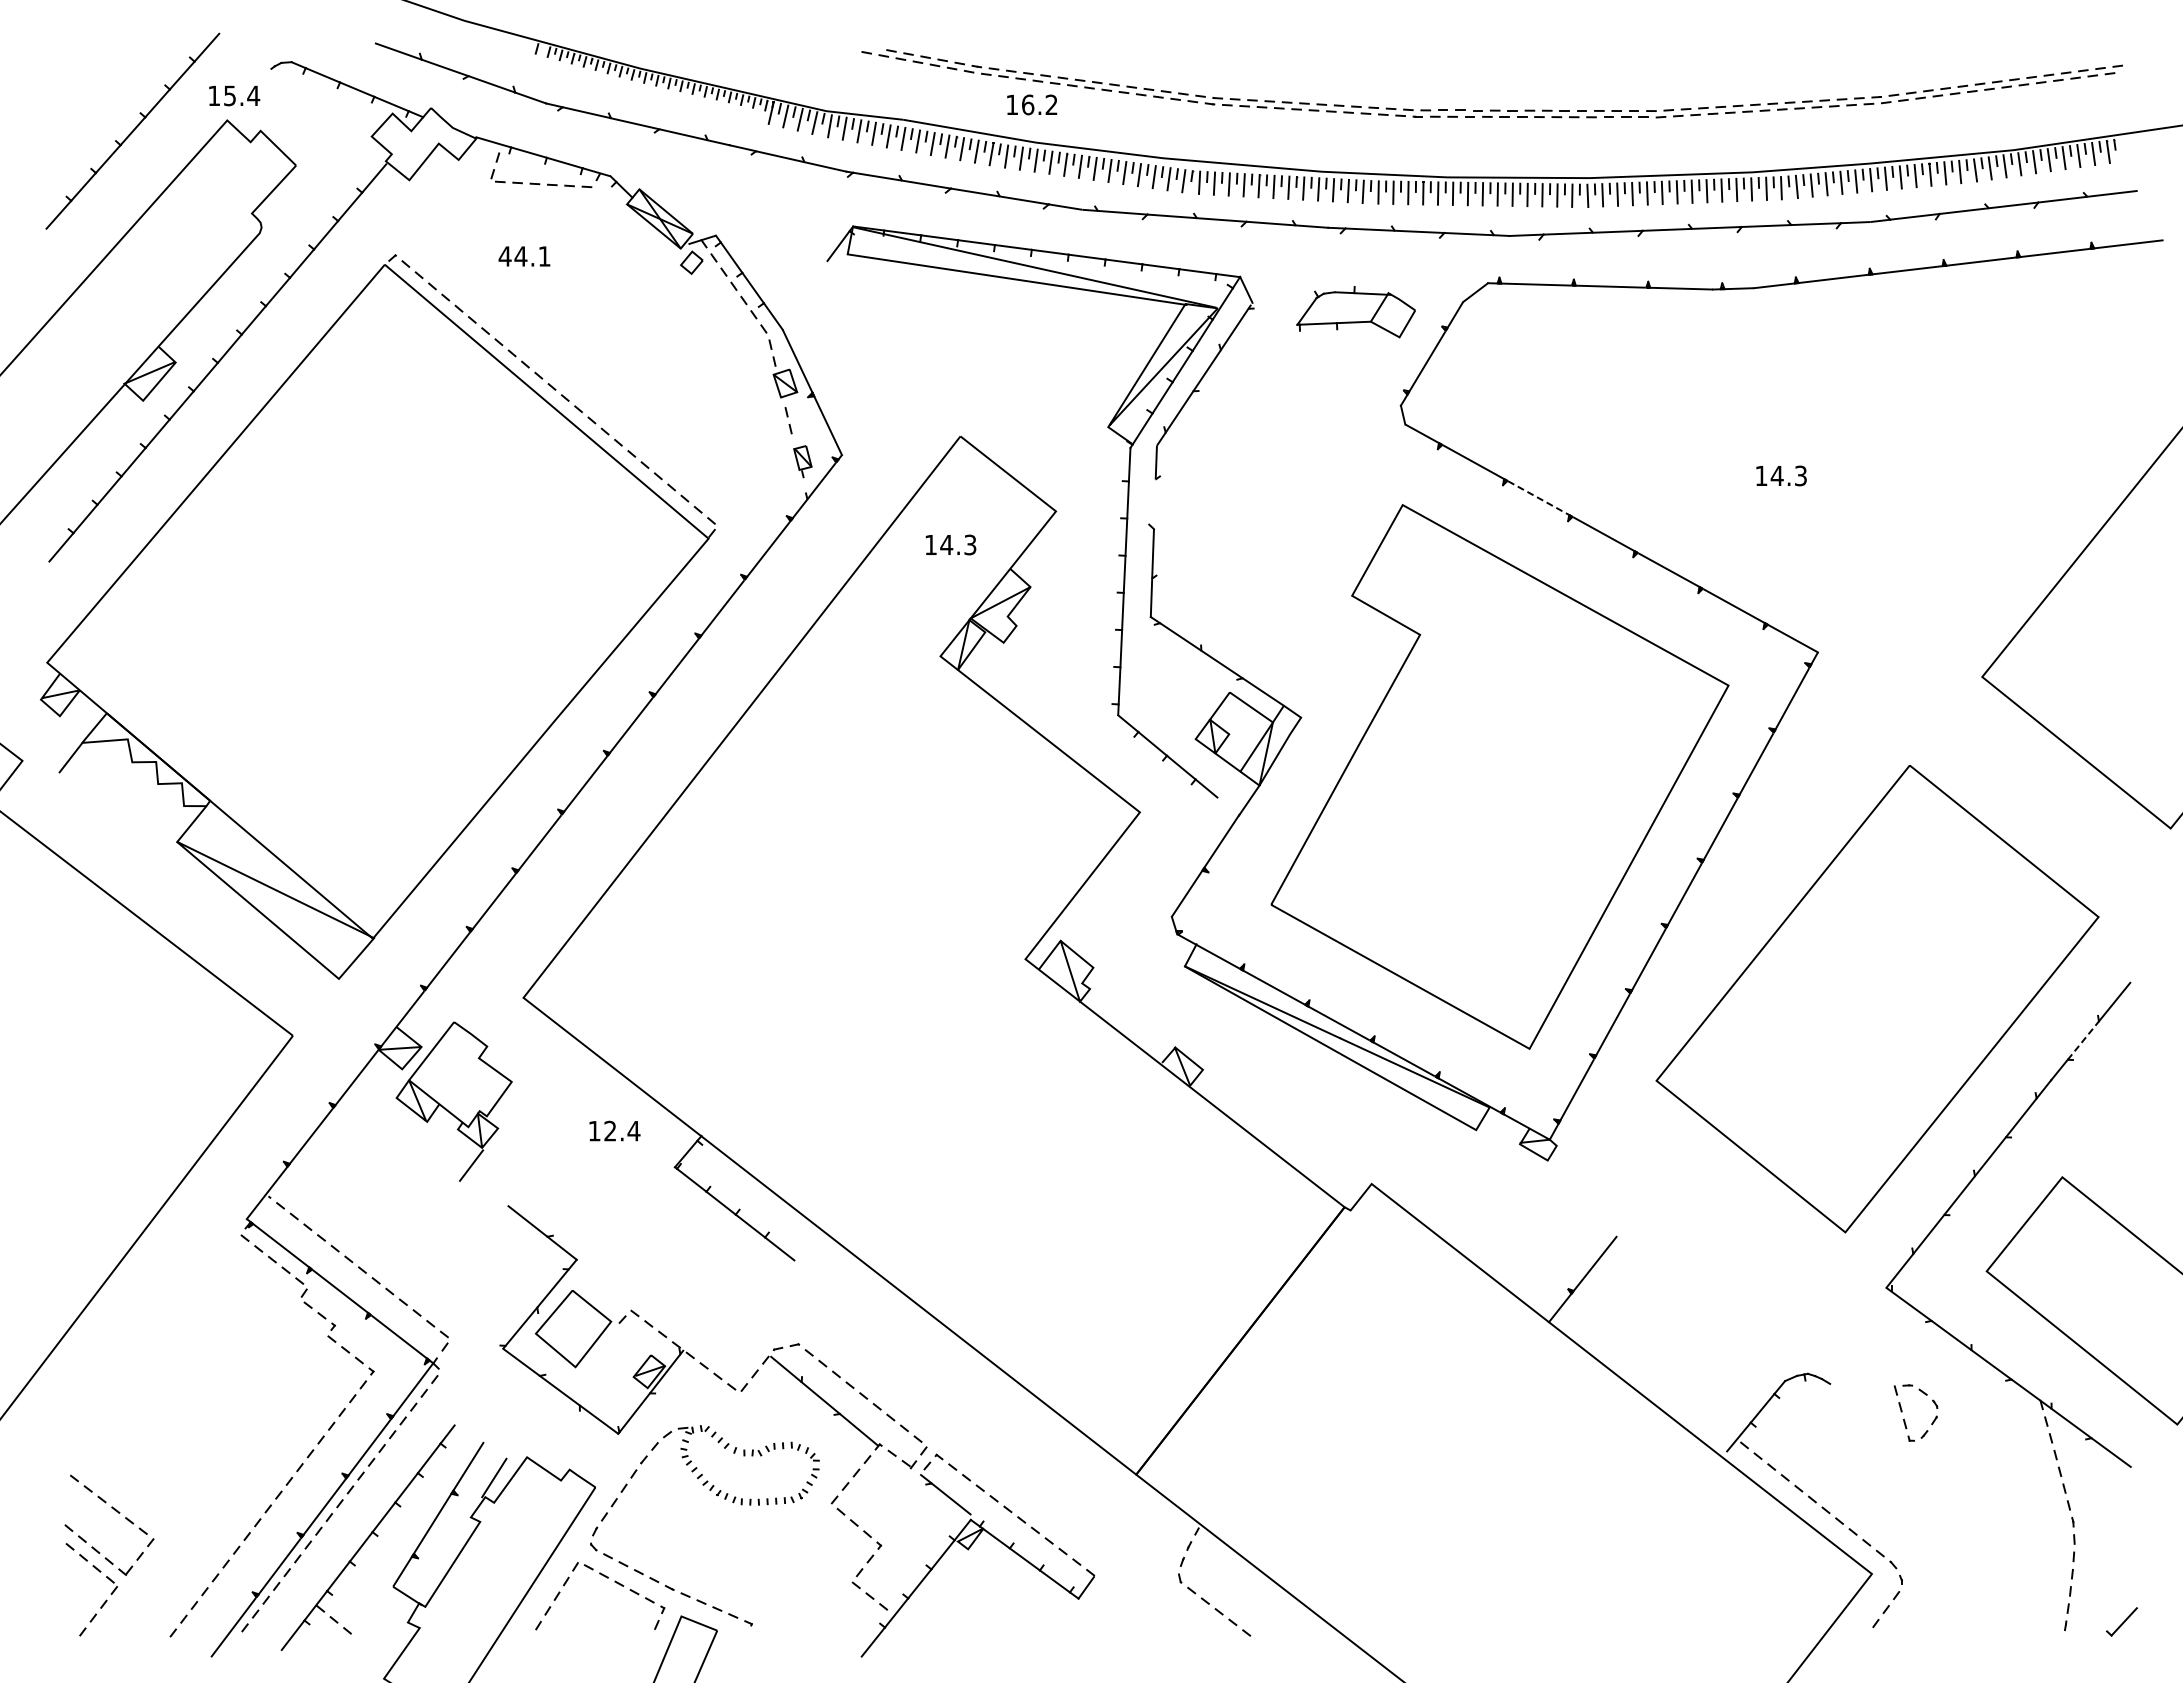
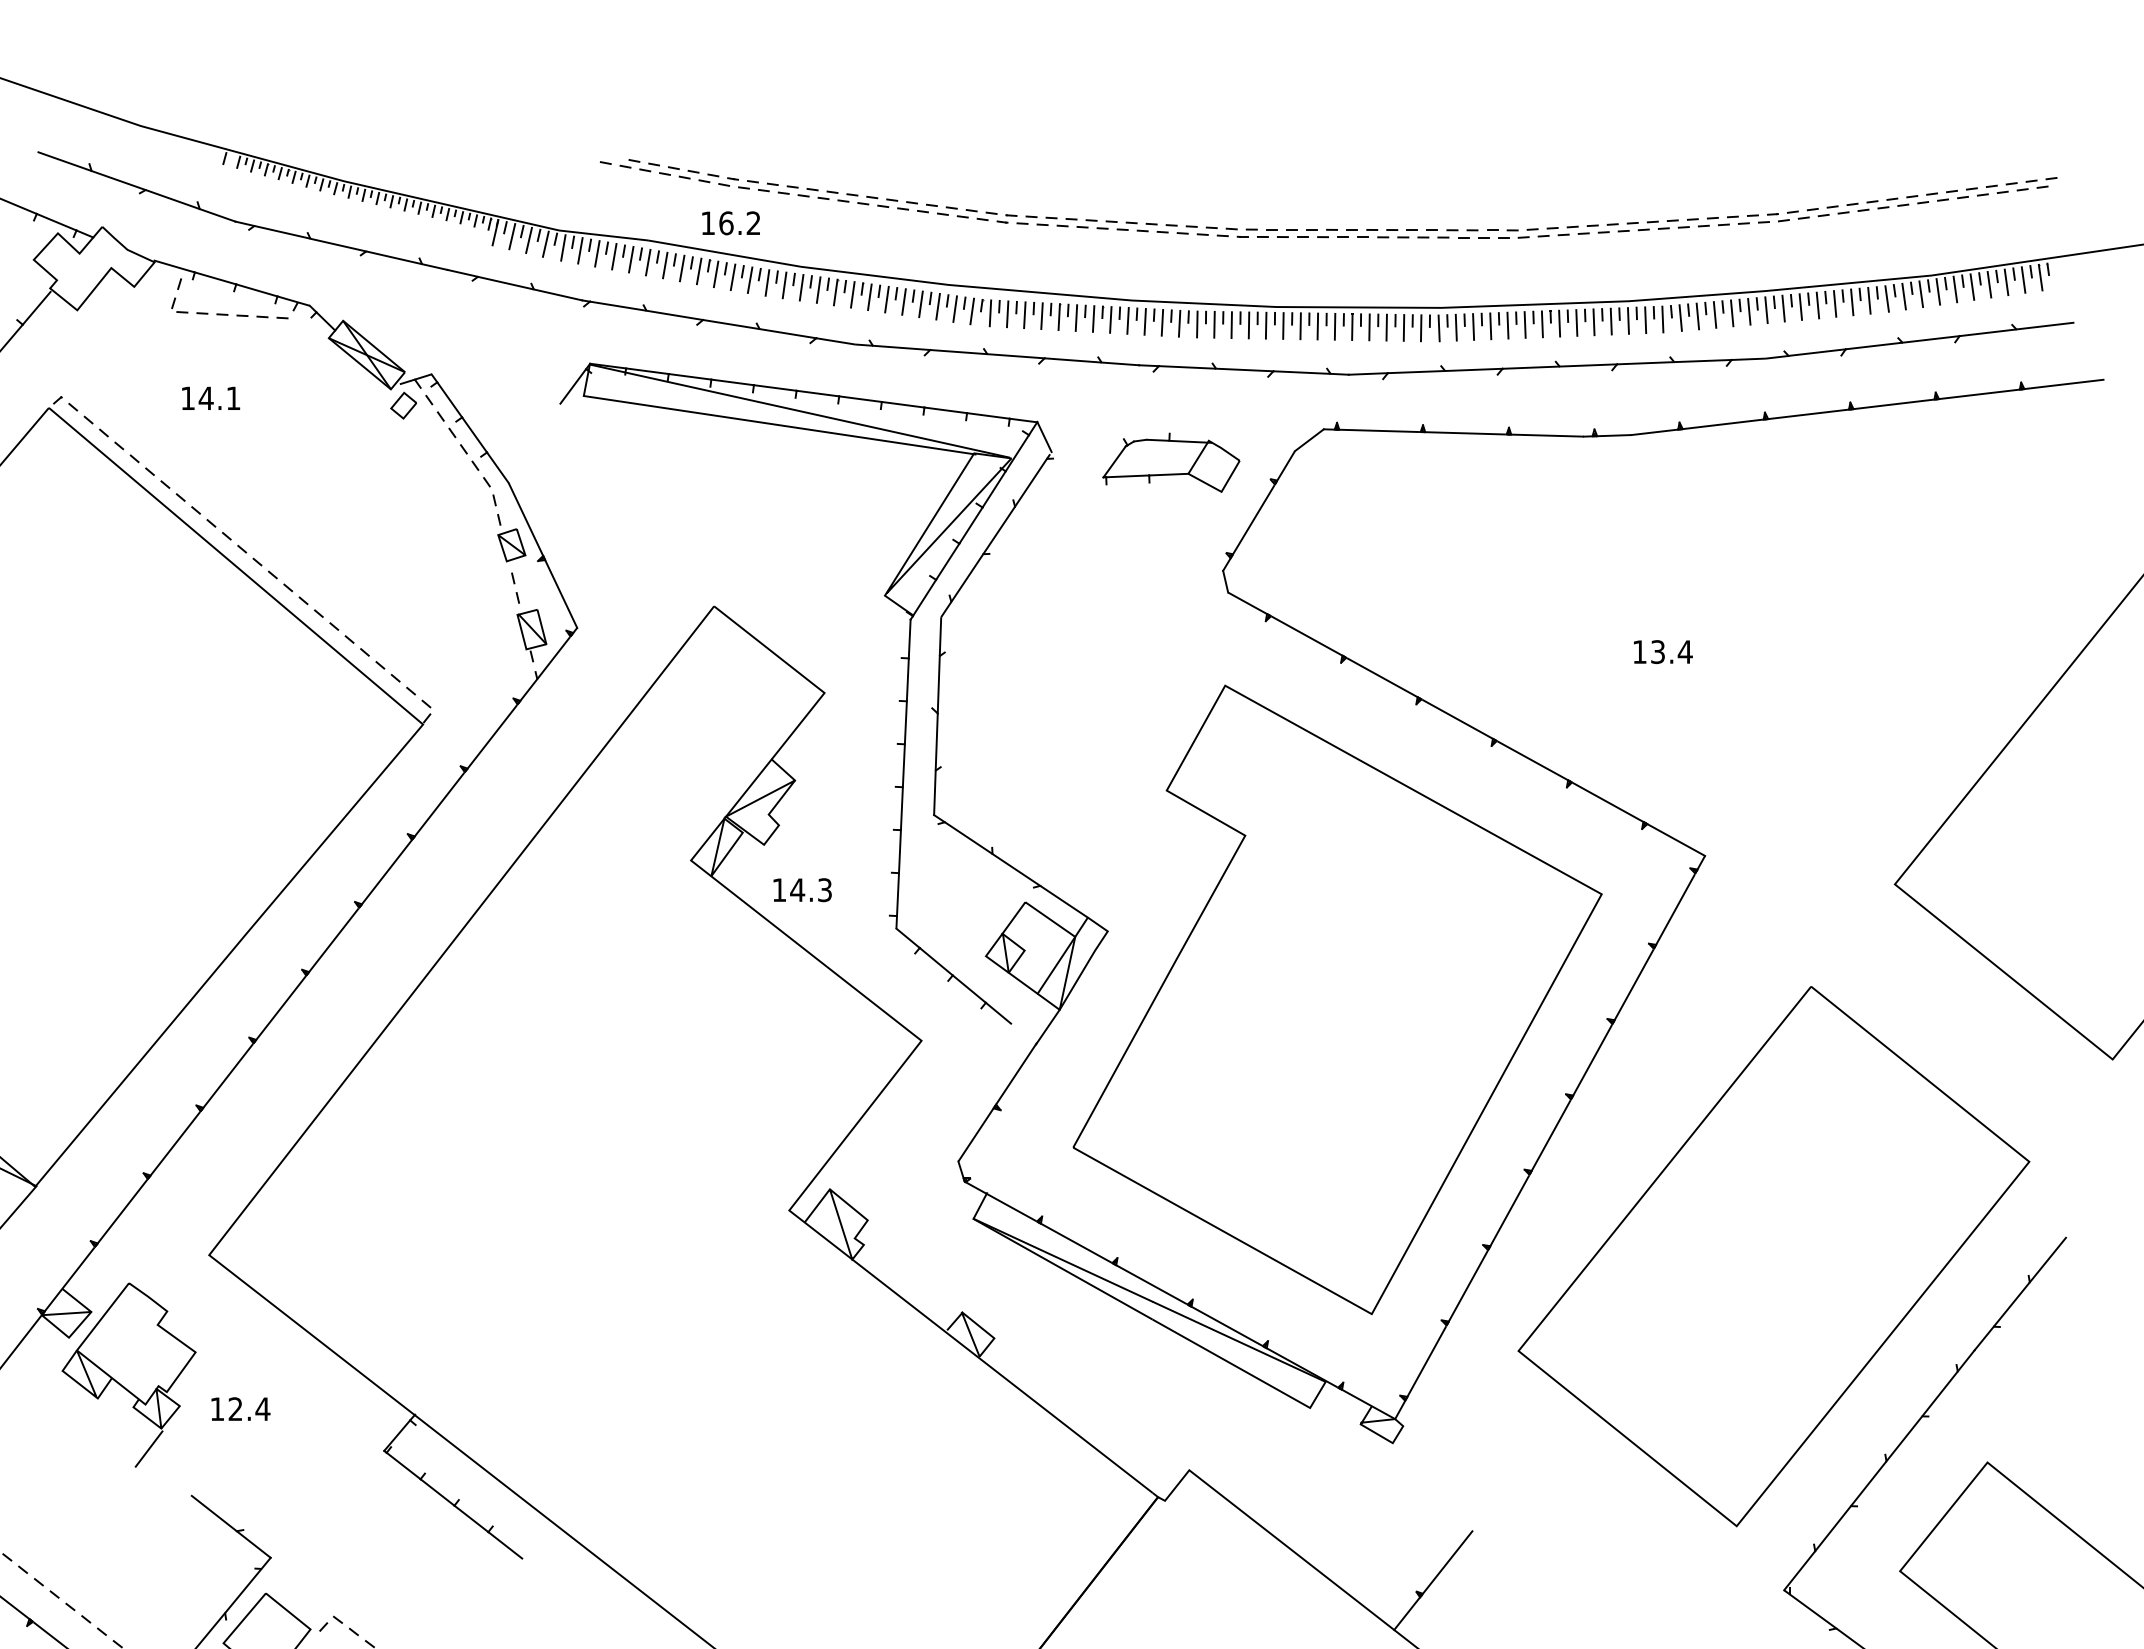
text: (1032, 104) -> (731, 222), moved
text: (504, 256) -> (187, 398), 44.1 -> 14.1
part: (802, 461) -> (531, 635), size x1.43
text: (1788, 475) -> (1671, 651), 14.3 -> 13.4
line: (1542, 500) -> (1386, 680), dashed -> solid
line: (1154, 504) -> (938, 685), added
text: (950, 544) -> (802, 889), moved
line: (2082, 1041) -> (2010, 1305), dashed -> solid
text: (614, 1130) -> (240, 1408), moved

